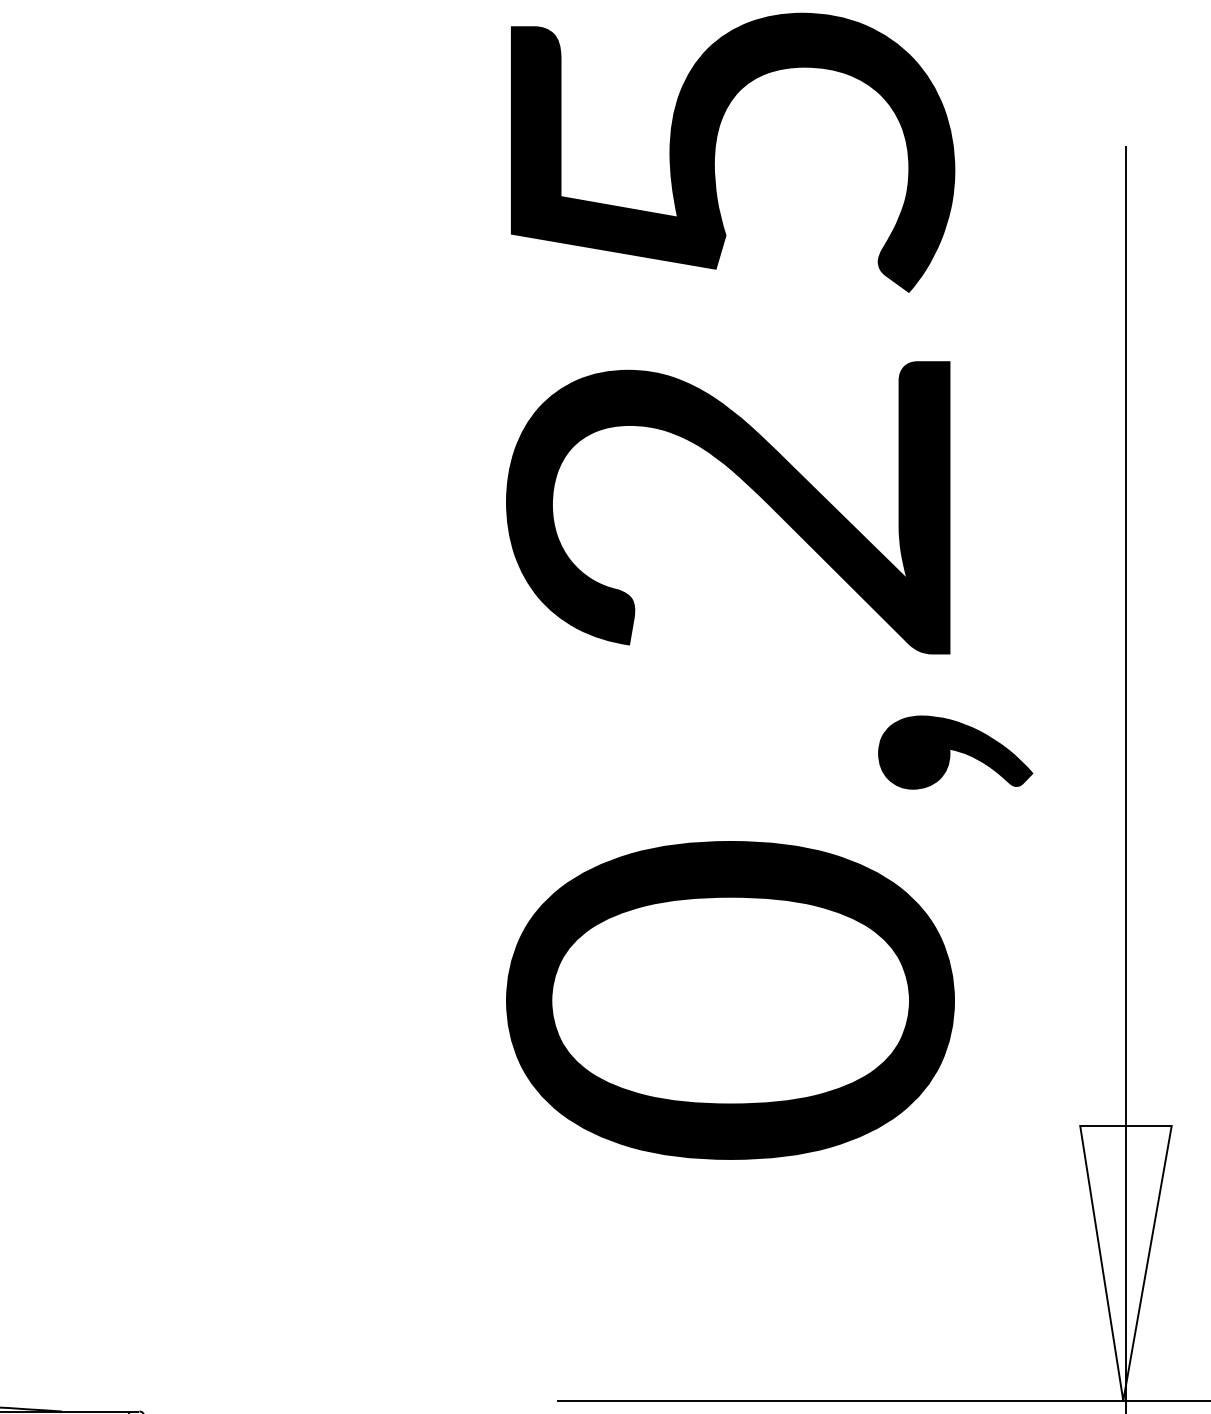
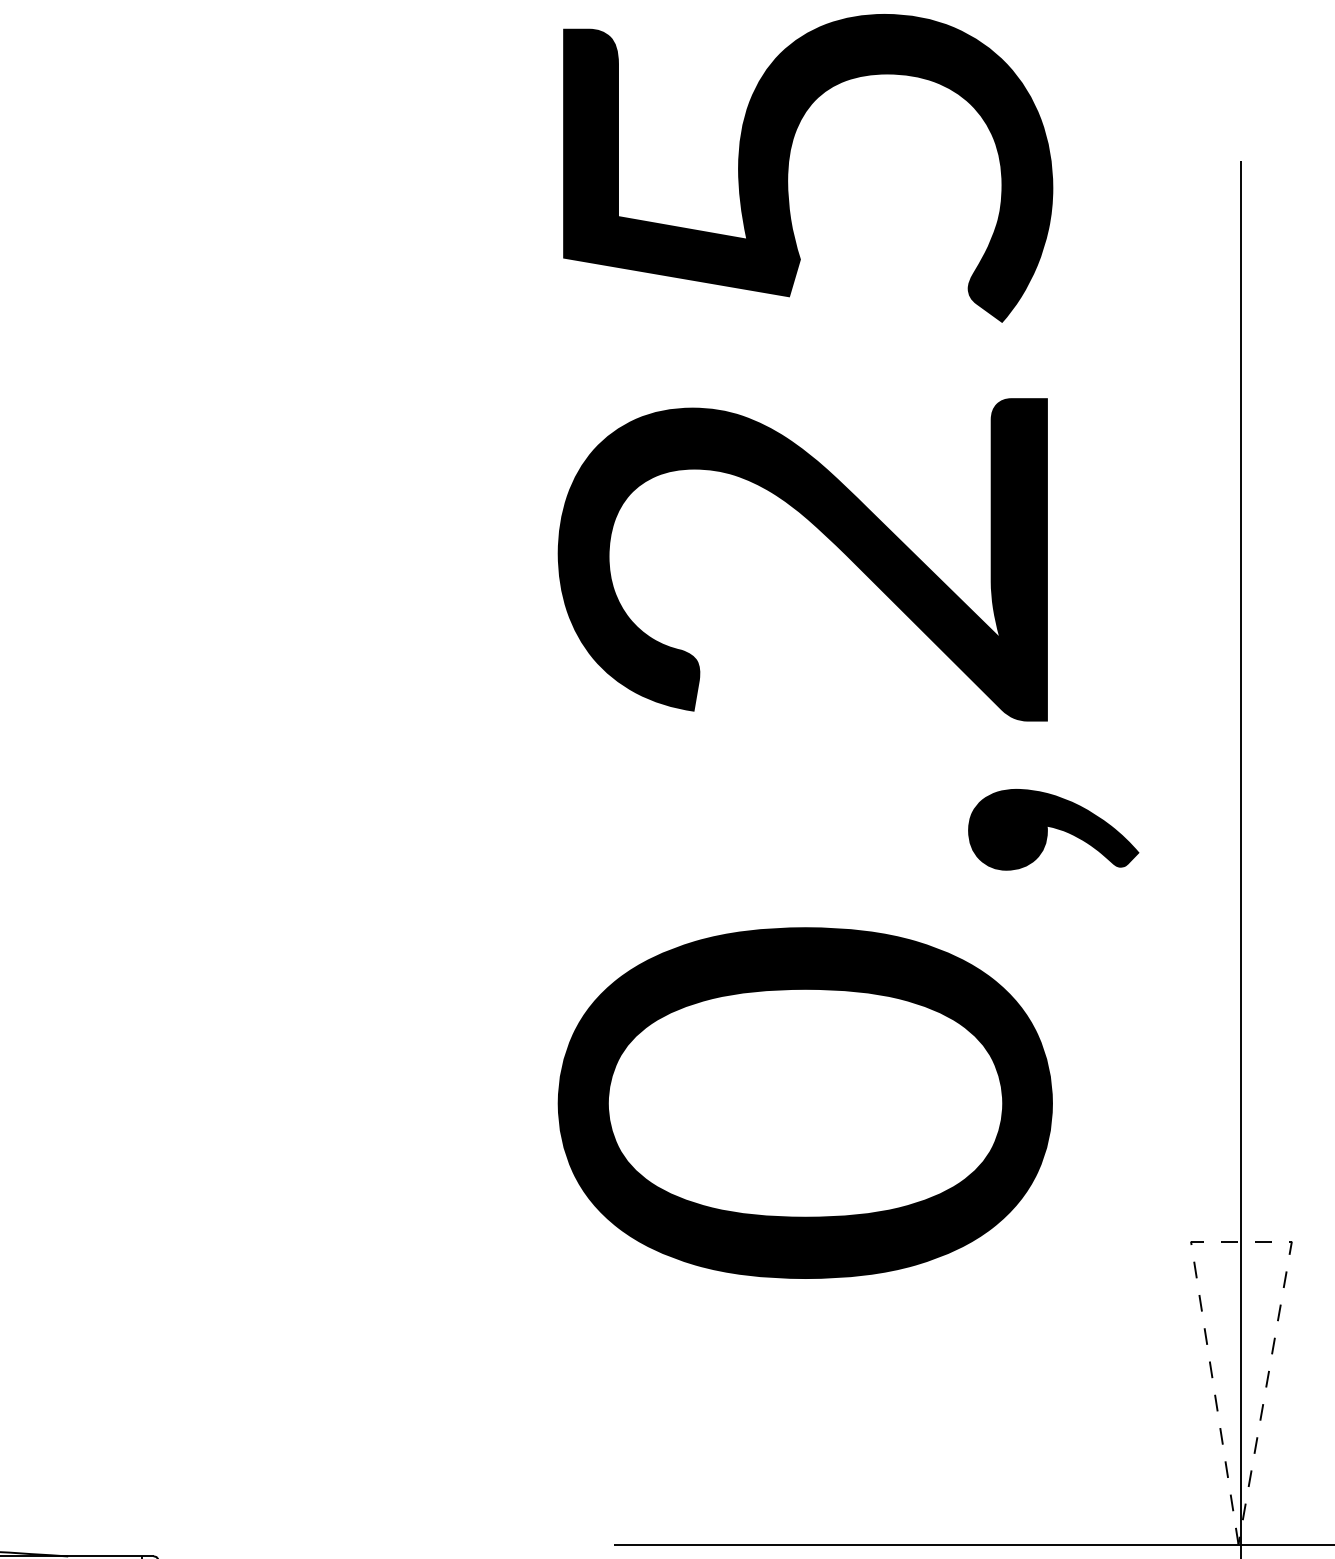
line: (1125, 1126) -> (1240, 1242), solid -> dashed

